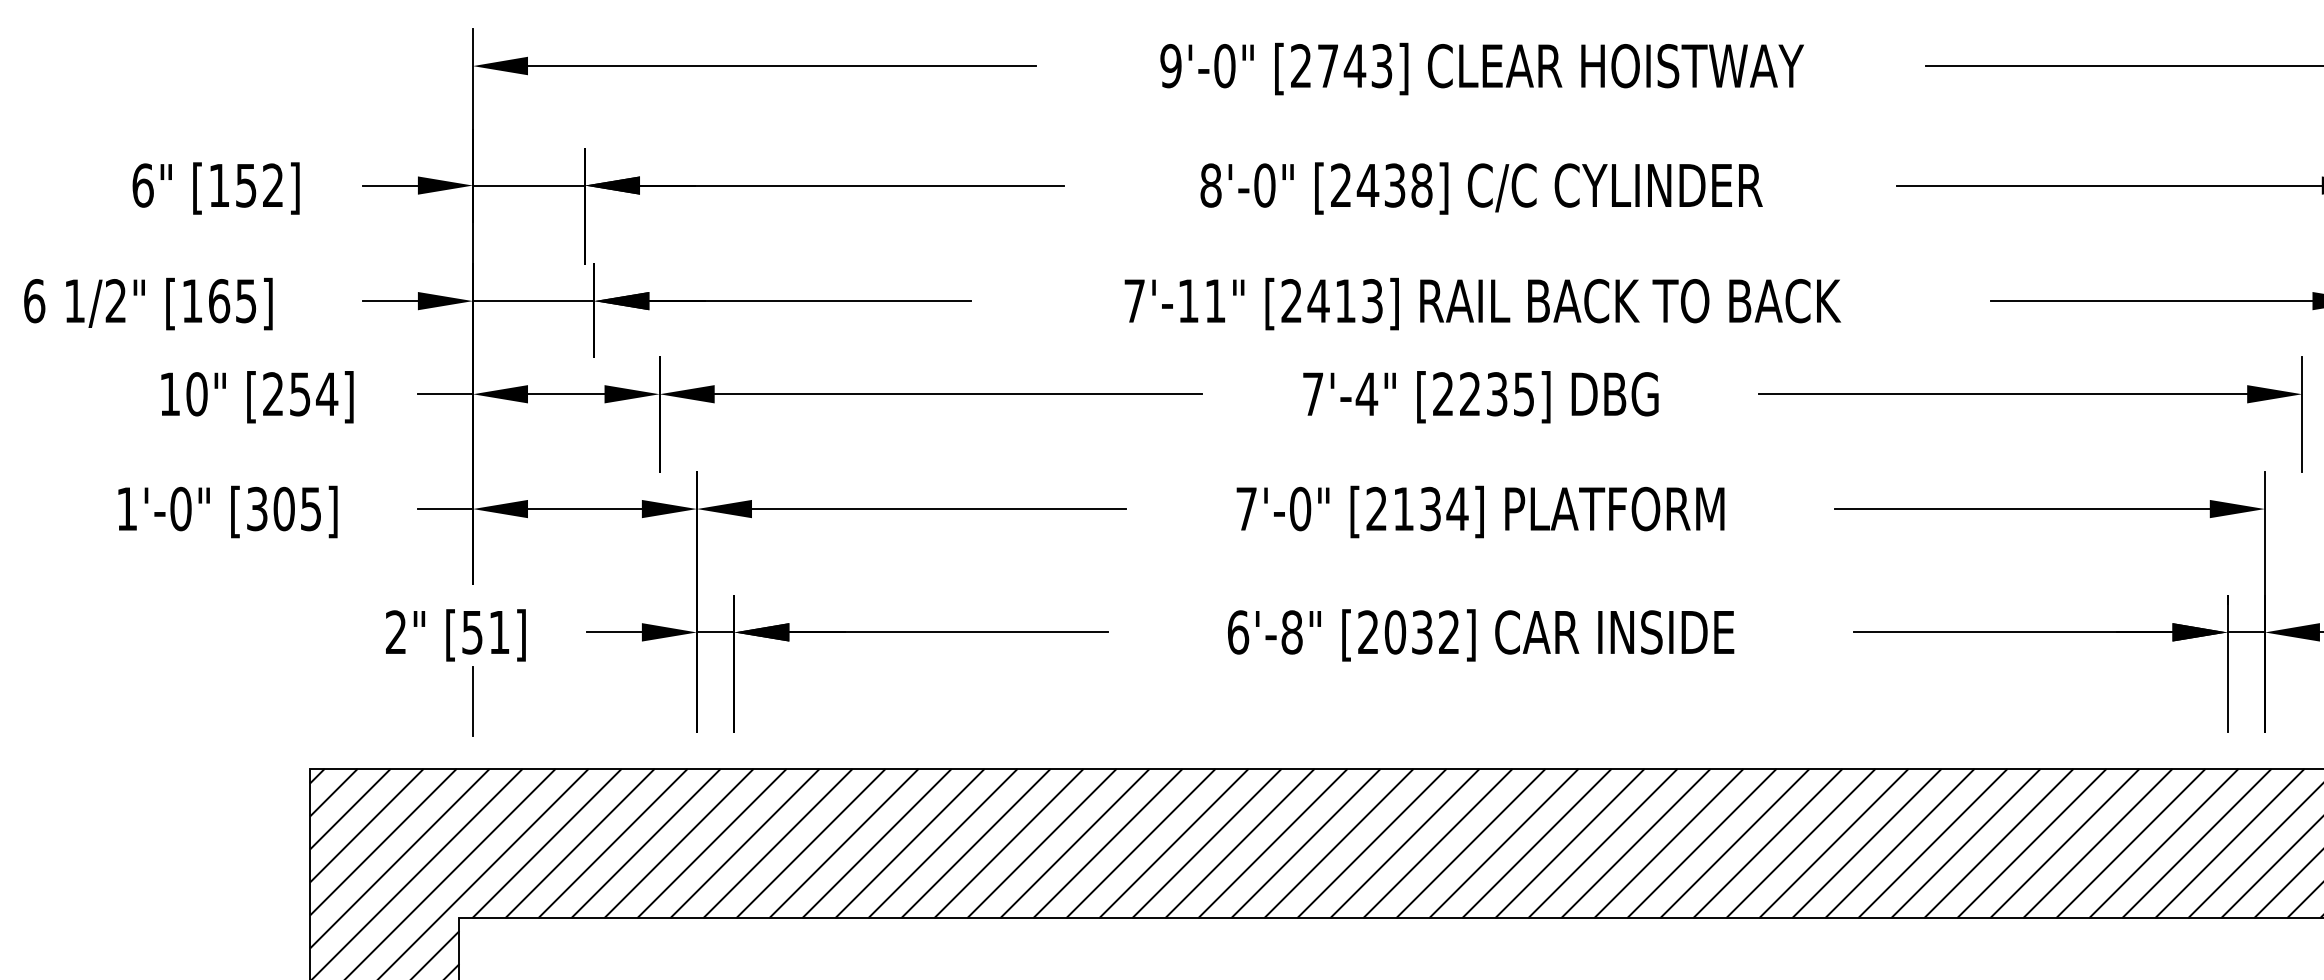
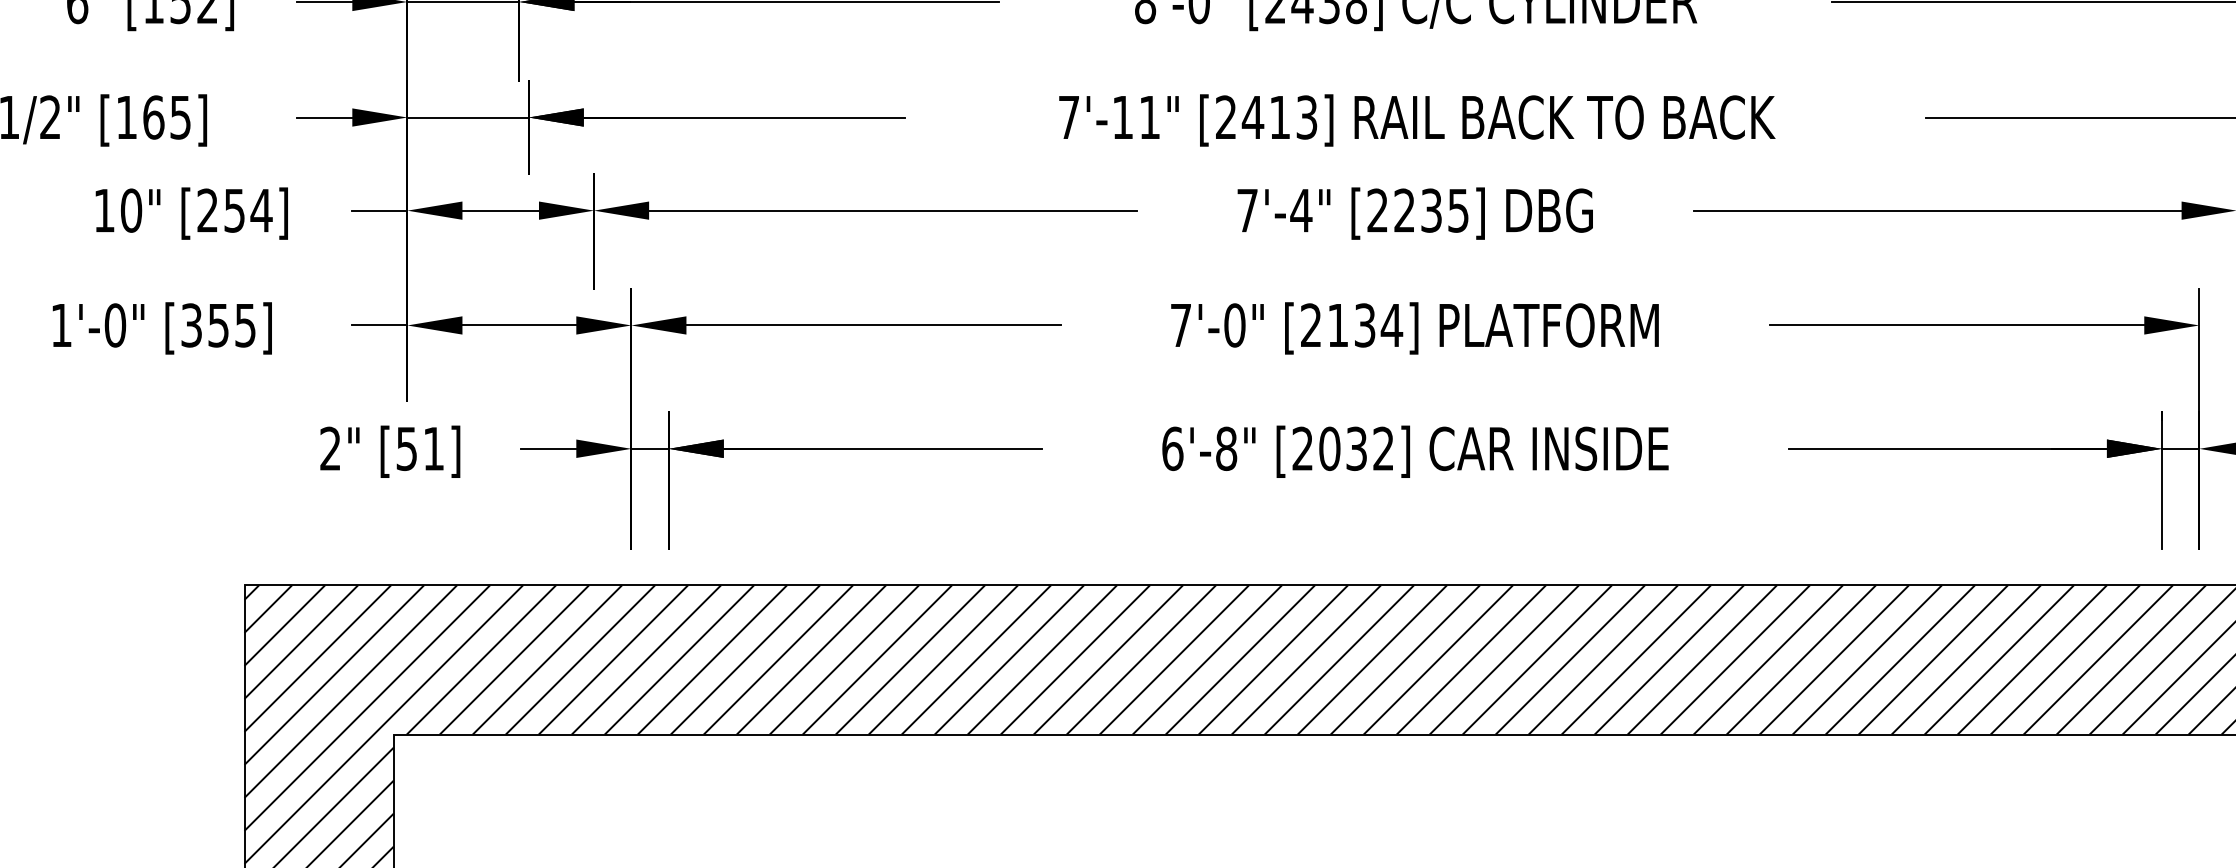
text: (283, 508) -> (217, 324), [305] -> [355]
line: (472, 701) -> (406, 517), removed

